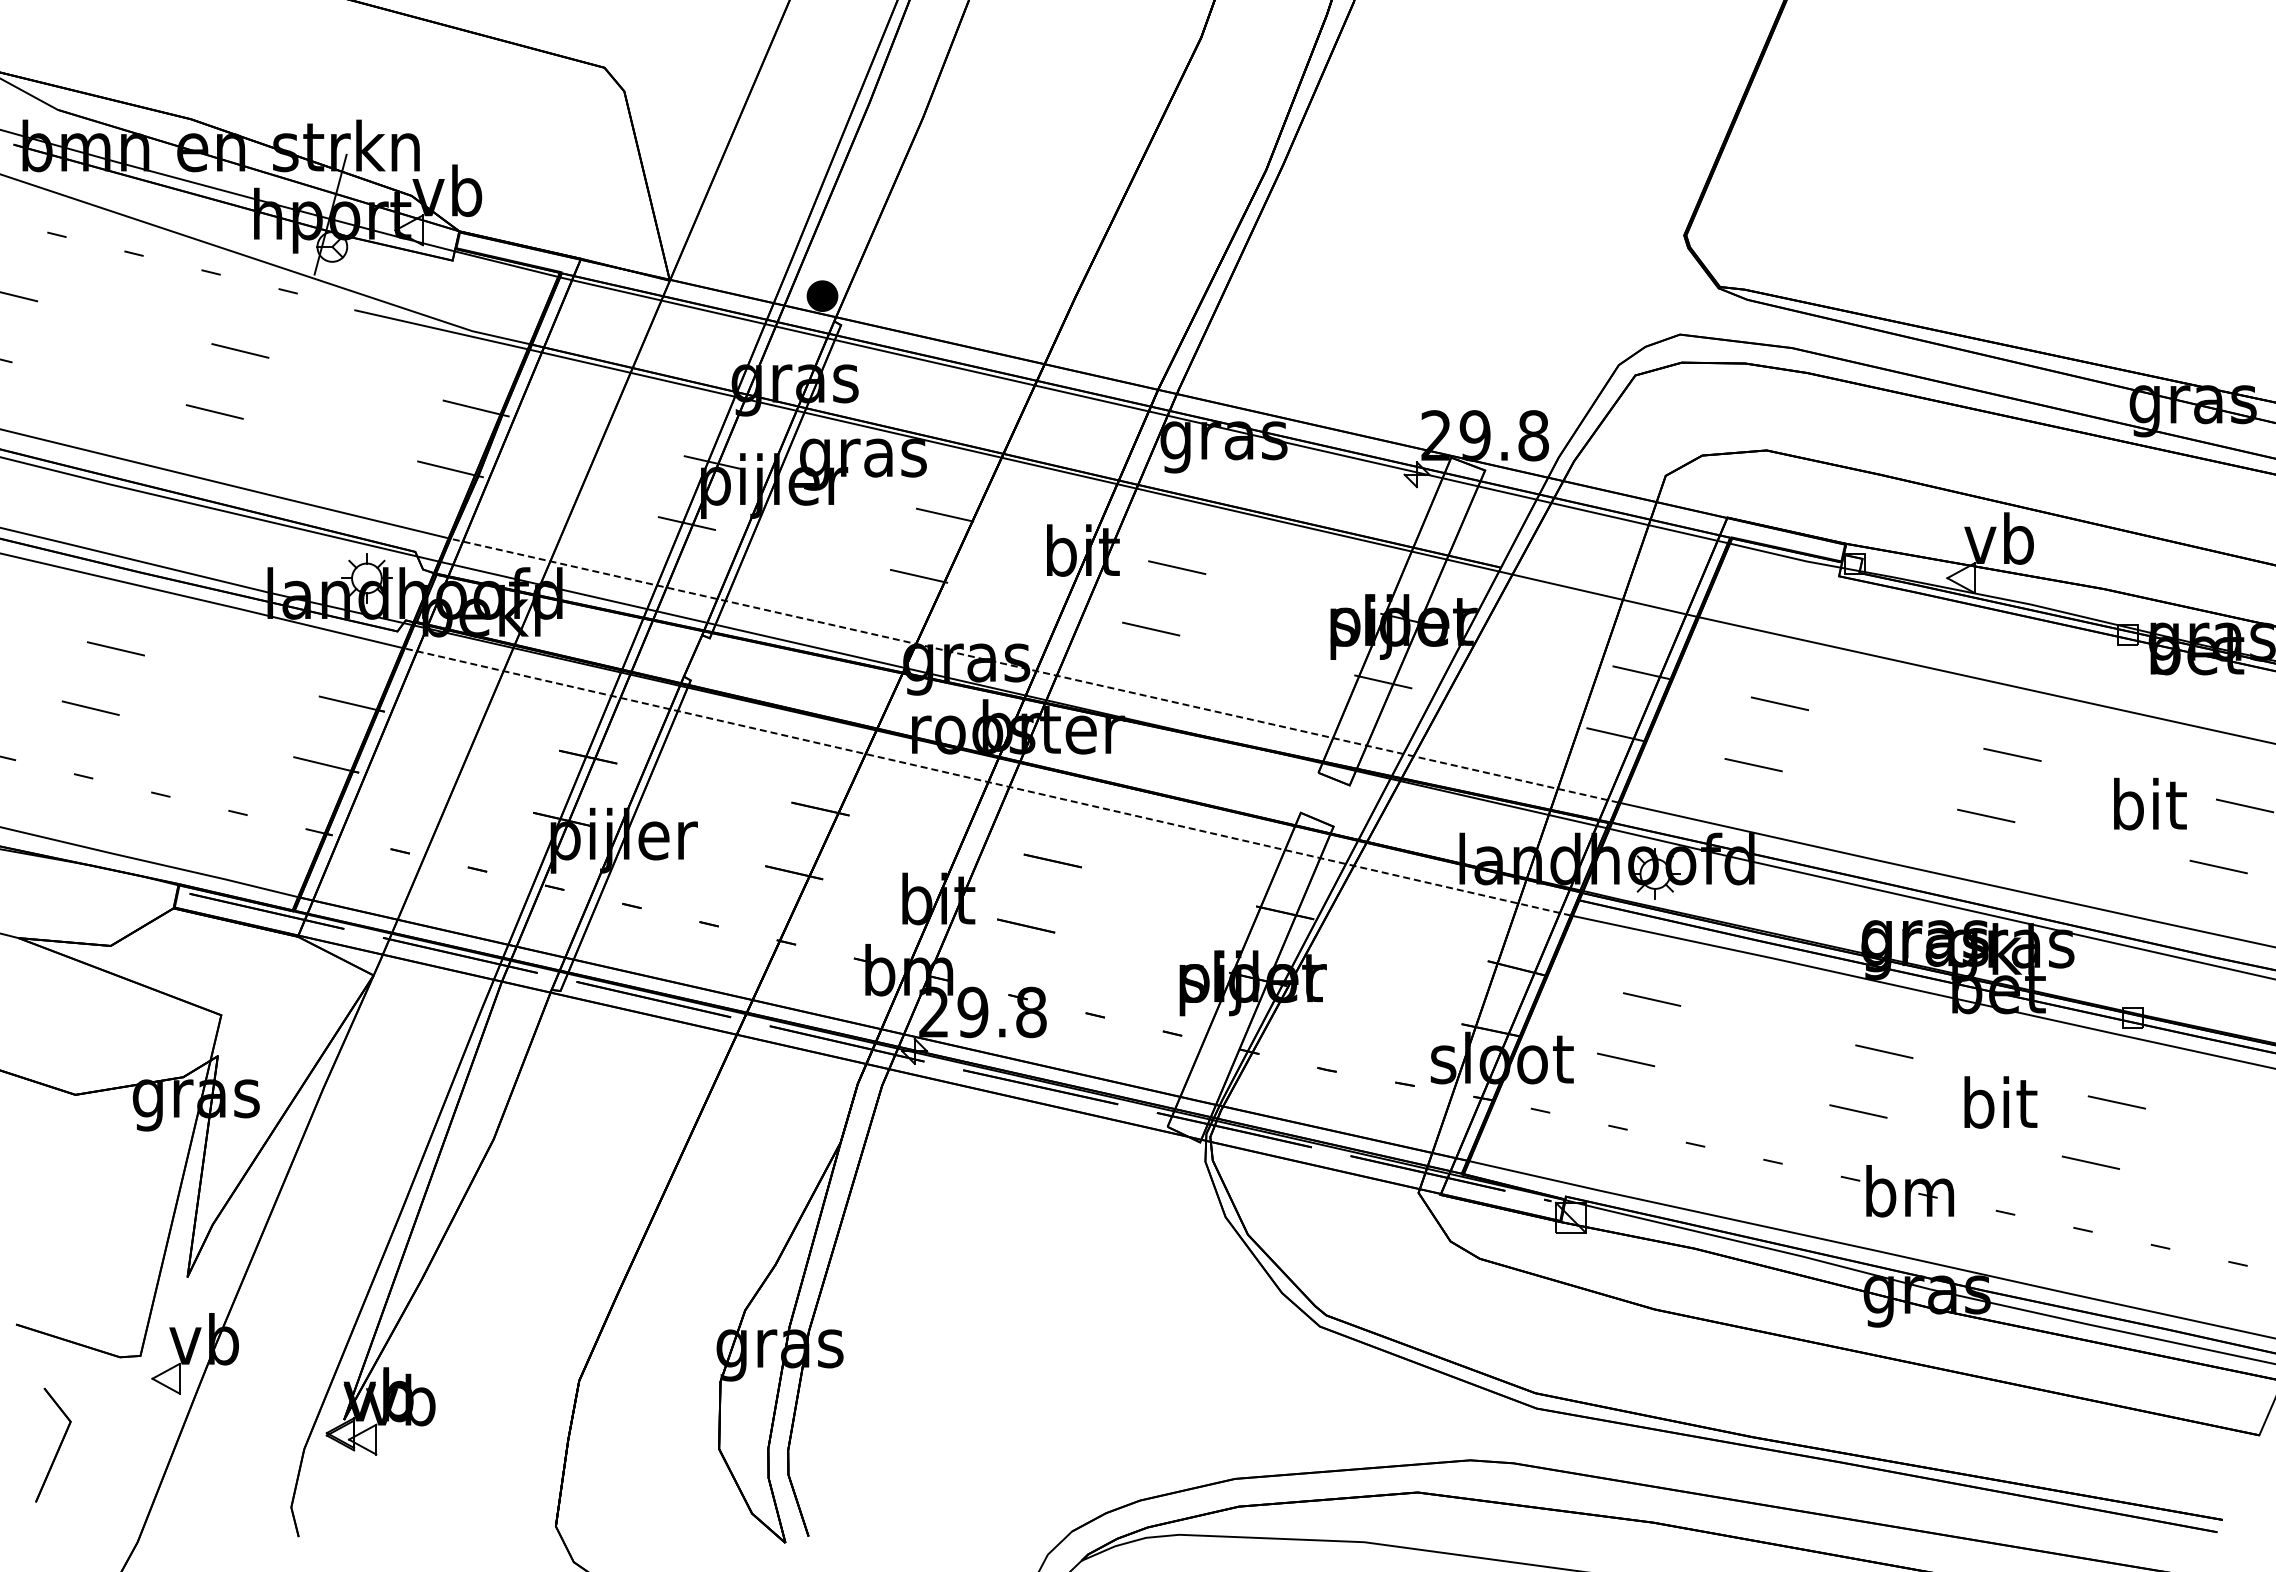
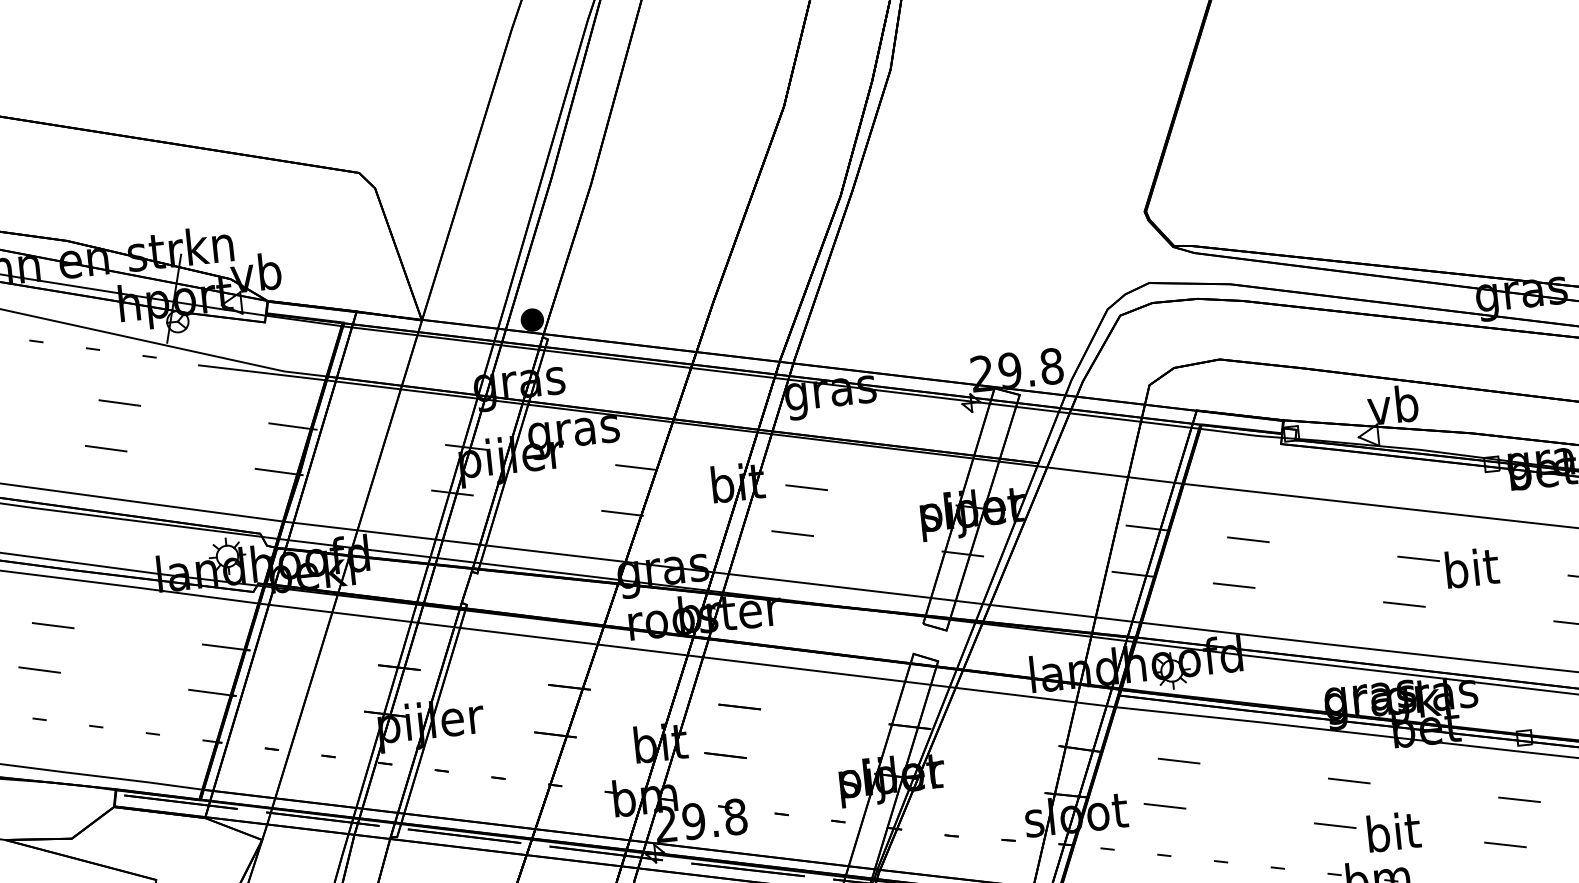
line: (1034, 670) -> (712, 572), dashed -> solid
line: (987, 781) -> (687, 655), dashed -> solid
text: (2150, 803) -> (1472, 567), moved
text: (2000, 1102) -> (1393, 831), moved

